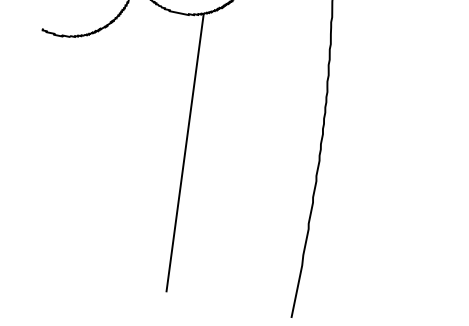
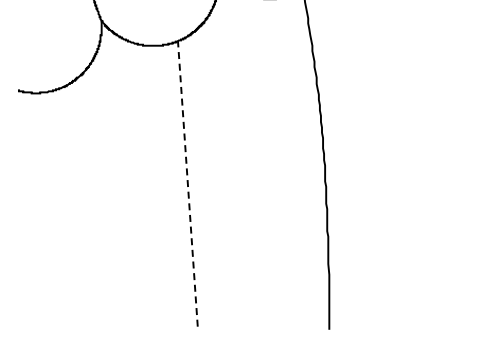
line: (184, 152) -> (187, 185), solid -> dashed

